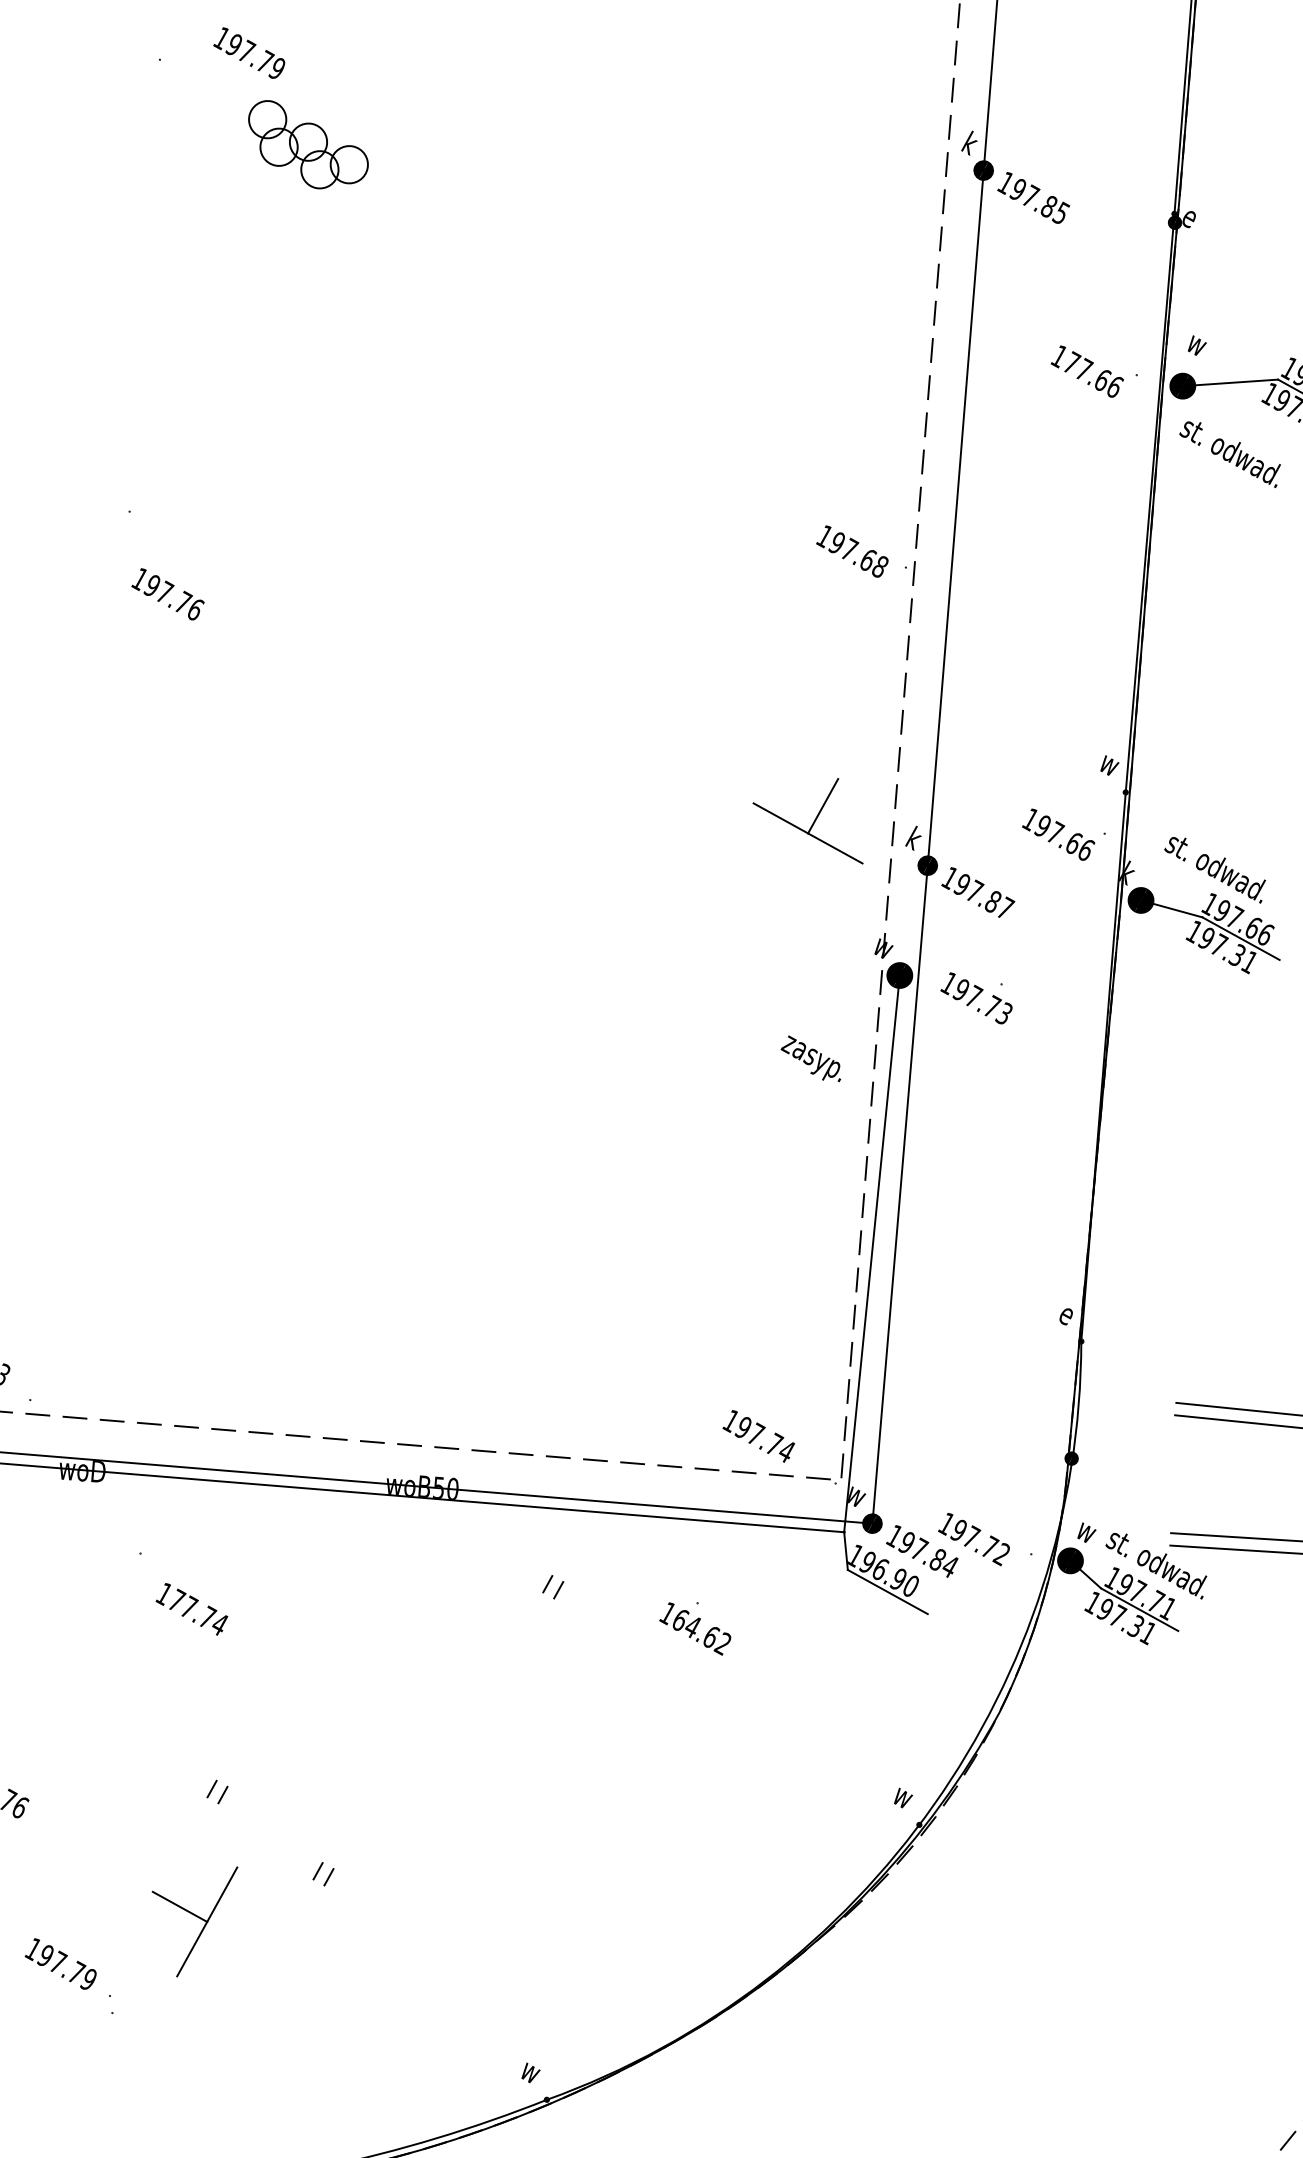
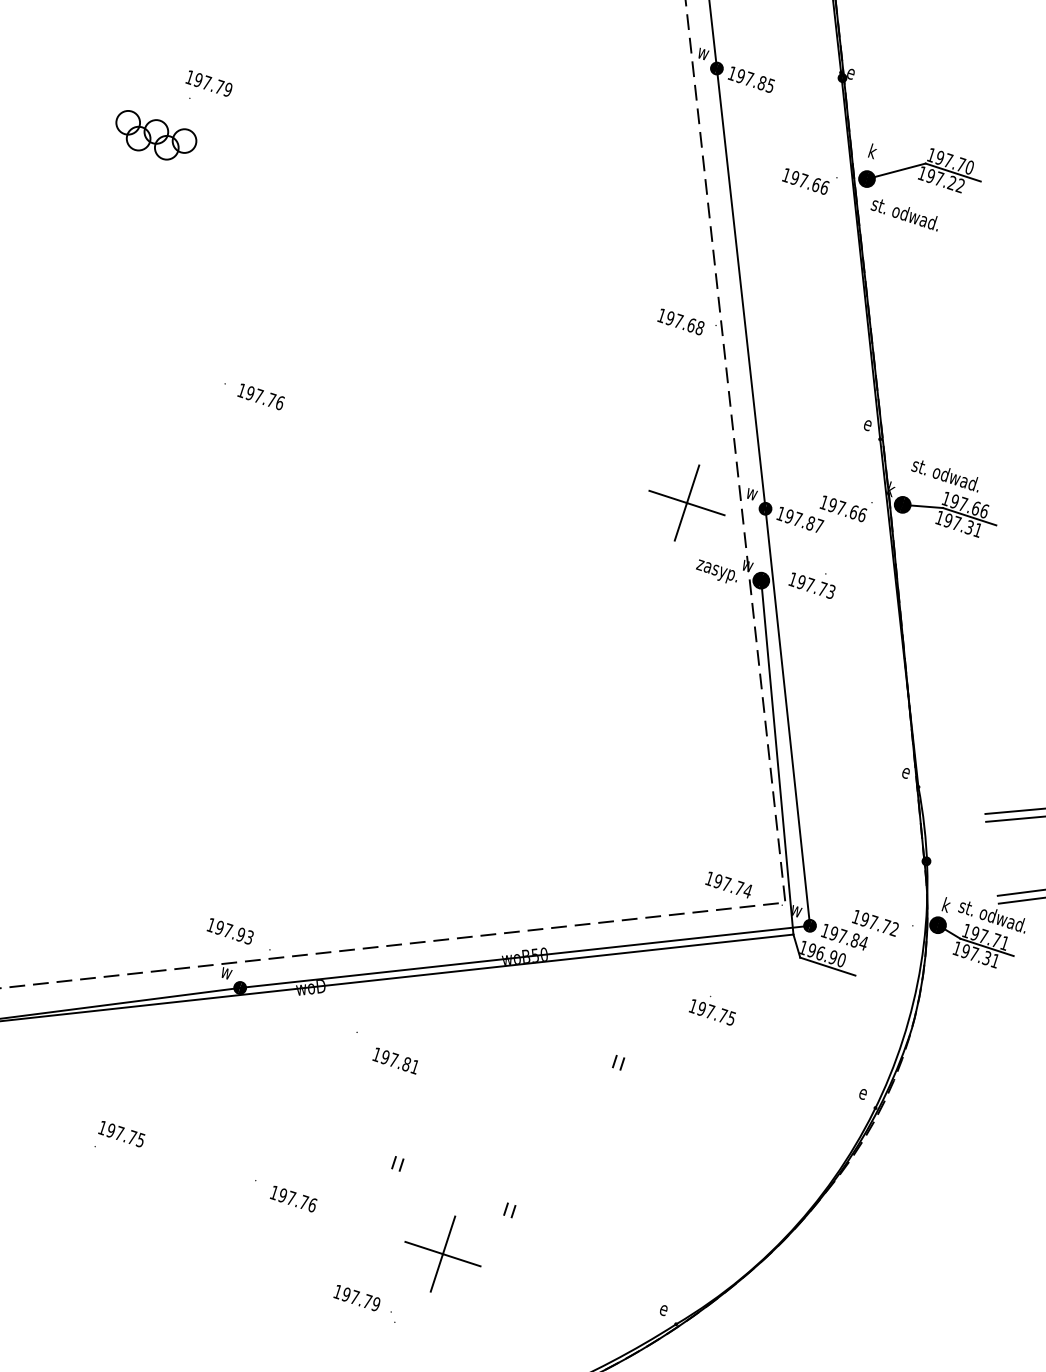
text: (248, 53) -> (208, 83), moved
text: (967, 141) -> (703, 52), k -> w
part: (307, 147) -> (156, 135), moved
text: (1197, 344) -> (871, 151), w -> k
text: (1072, 362) -> (795, 177), 177.66 -> 197.66
text: (167, 593) -> (260, 396), moved
text: (1108, 765) -> (866, 424), w -> e
text: (1061, 834) -> (845, 508), moved
text: (912, 838) -> (752, 493), k -> w
line: (792, 860) -> (680, 521), added
text: (811, 1059) -> (716, 571), moved
text: (1086, 1530) -> (944, 904), w -> k
part: (553, 1586) -> (618, 1062), moved
text: (197, 1611) -> (399, 1061), 177.74 -> 197.81
text: (701, 1631) -> (716, 1013), 164.62 -> 197.75
part: (217, 1791) -> (397, 1163), moved
text: (903, 1798) -> (862, 1093), w -> e
line: (233, 1937) -> (461, 1260), added
text: (530, 2072) -> (662, 1309), w -> e

